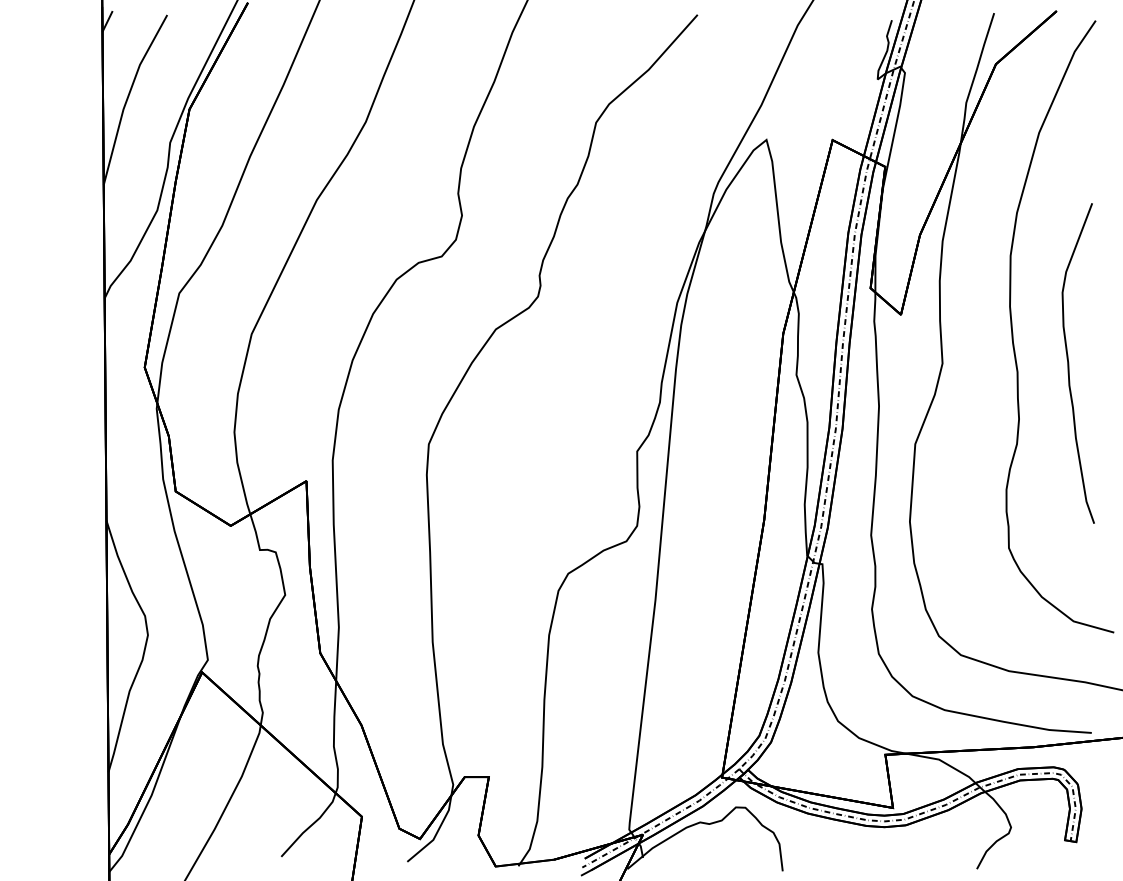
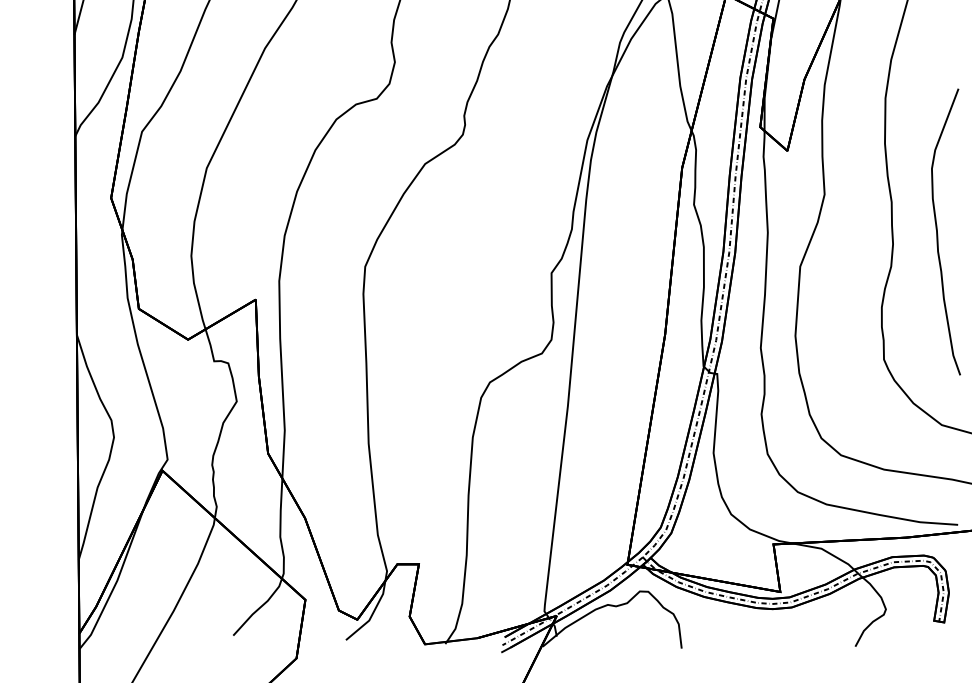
curve: (1069, 363) -> (938, 232), moved

